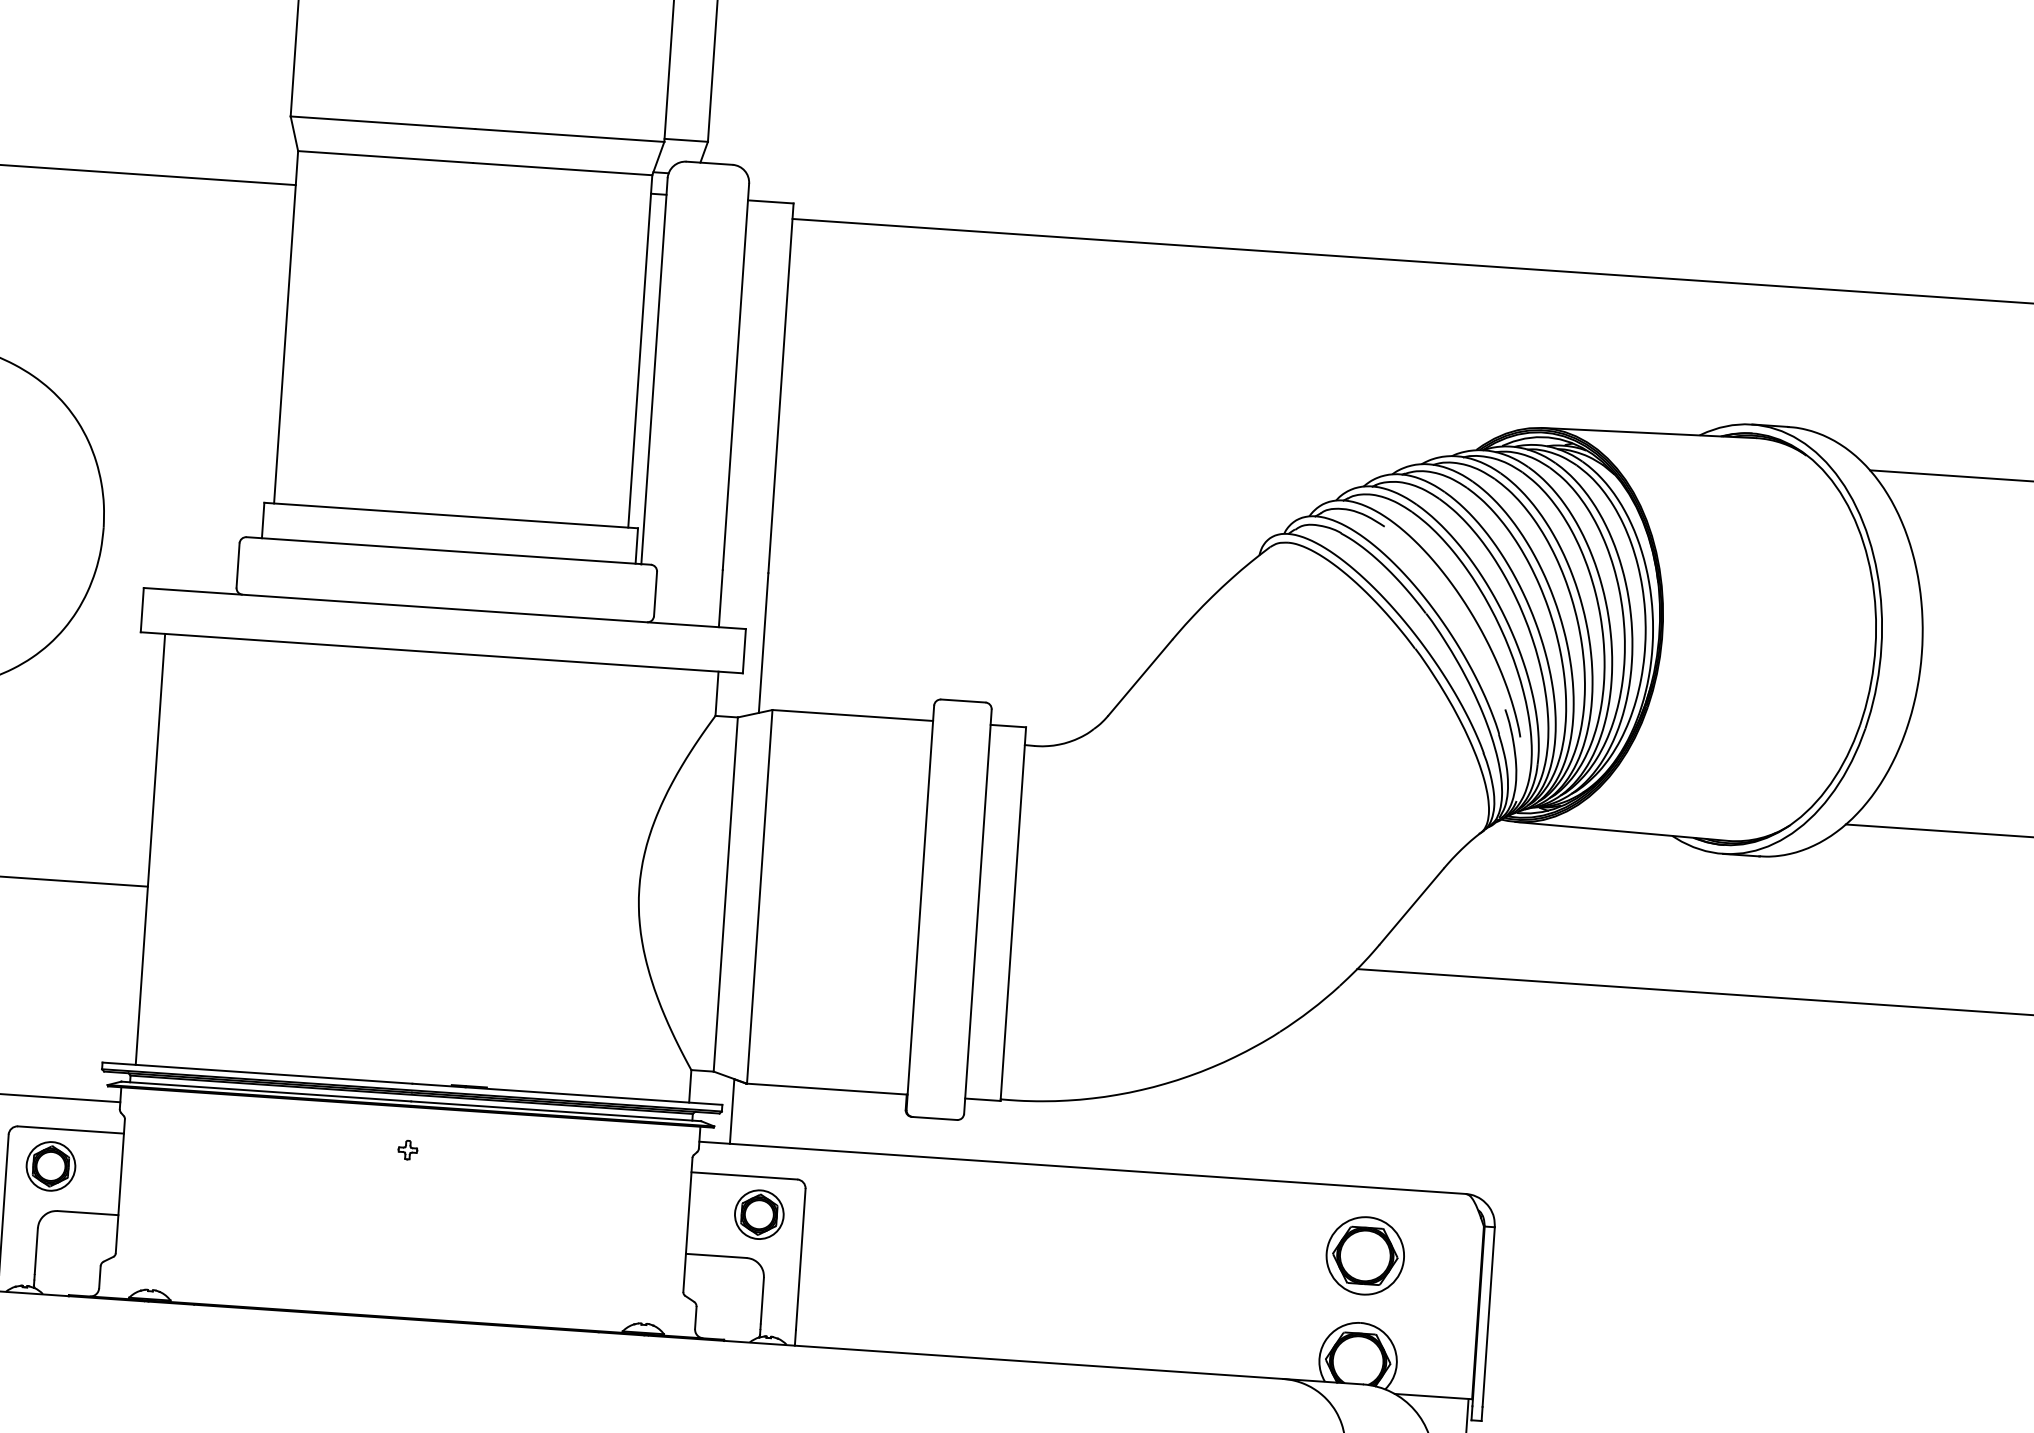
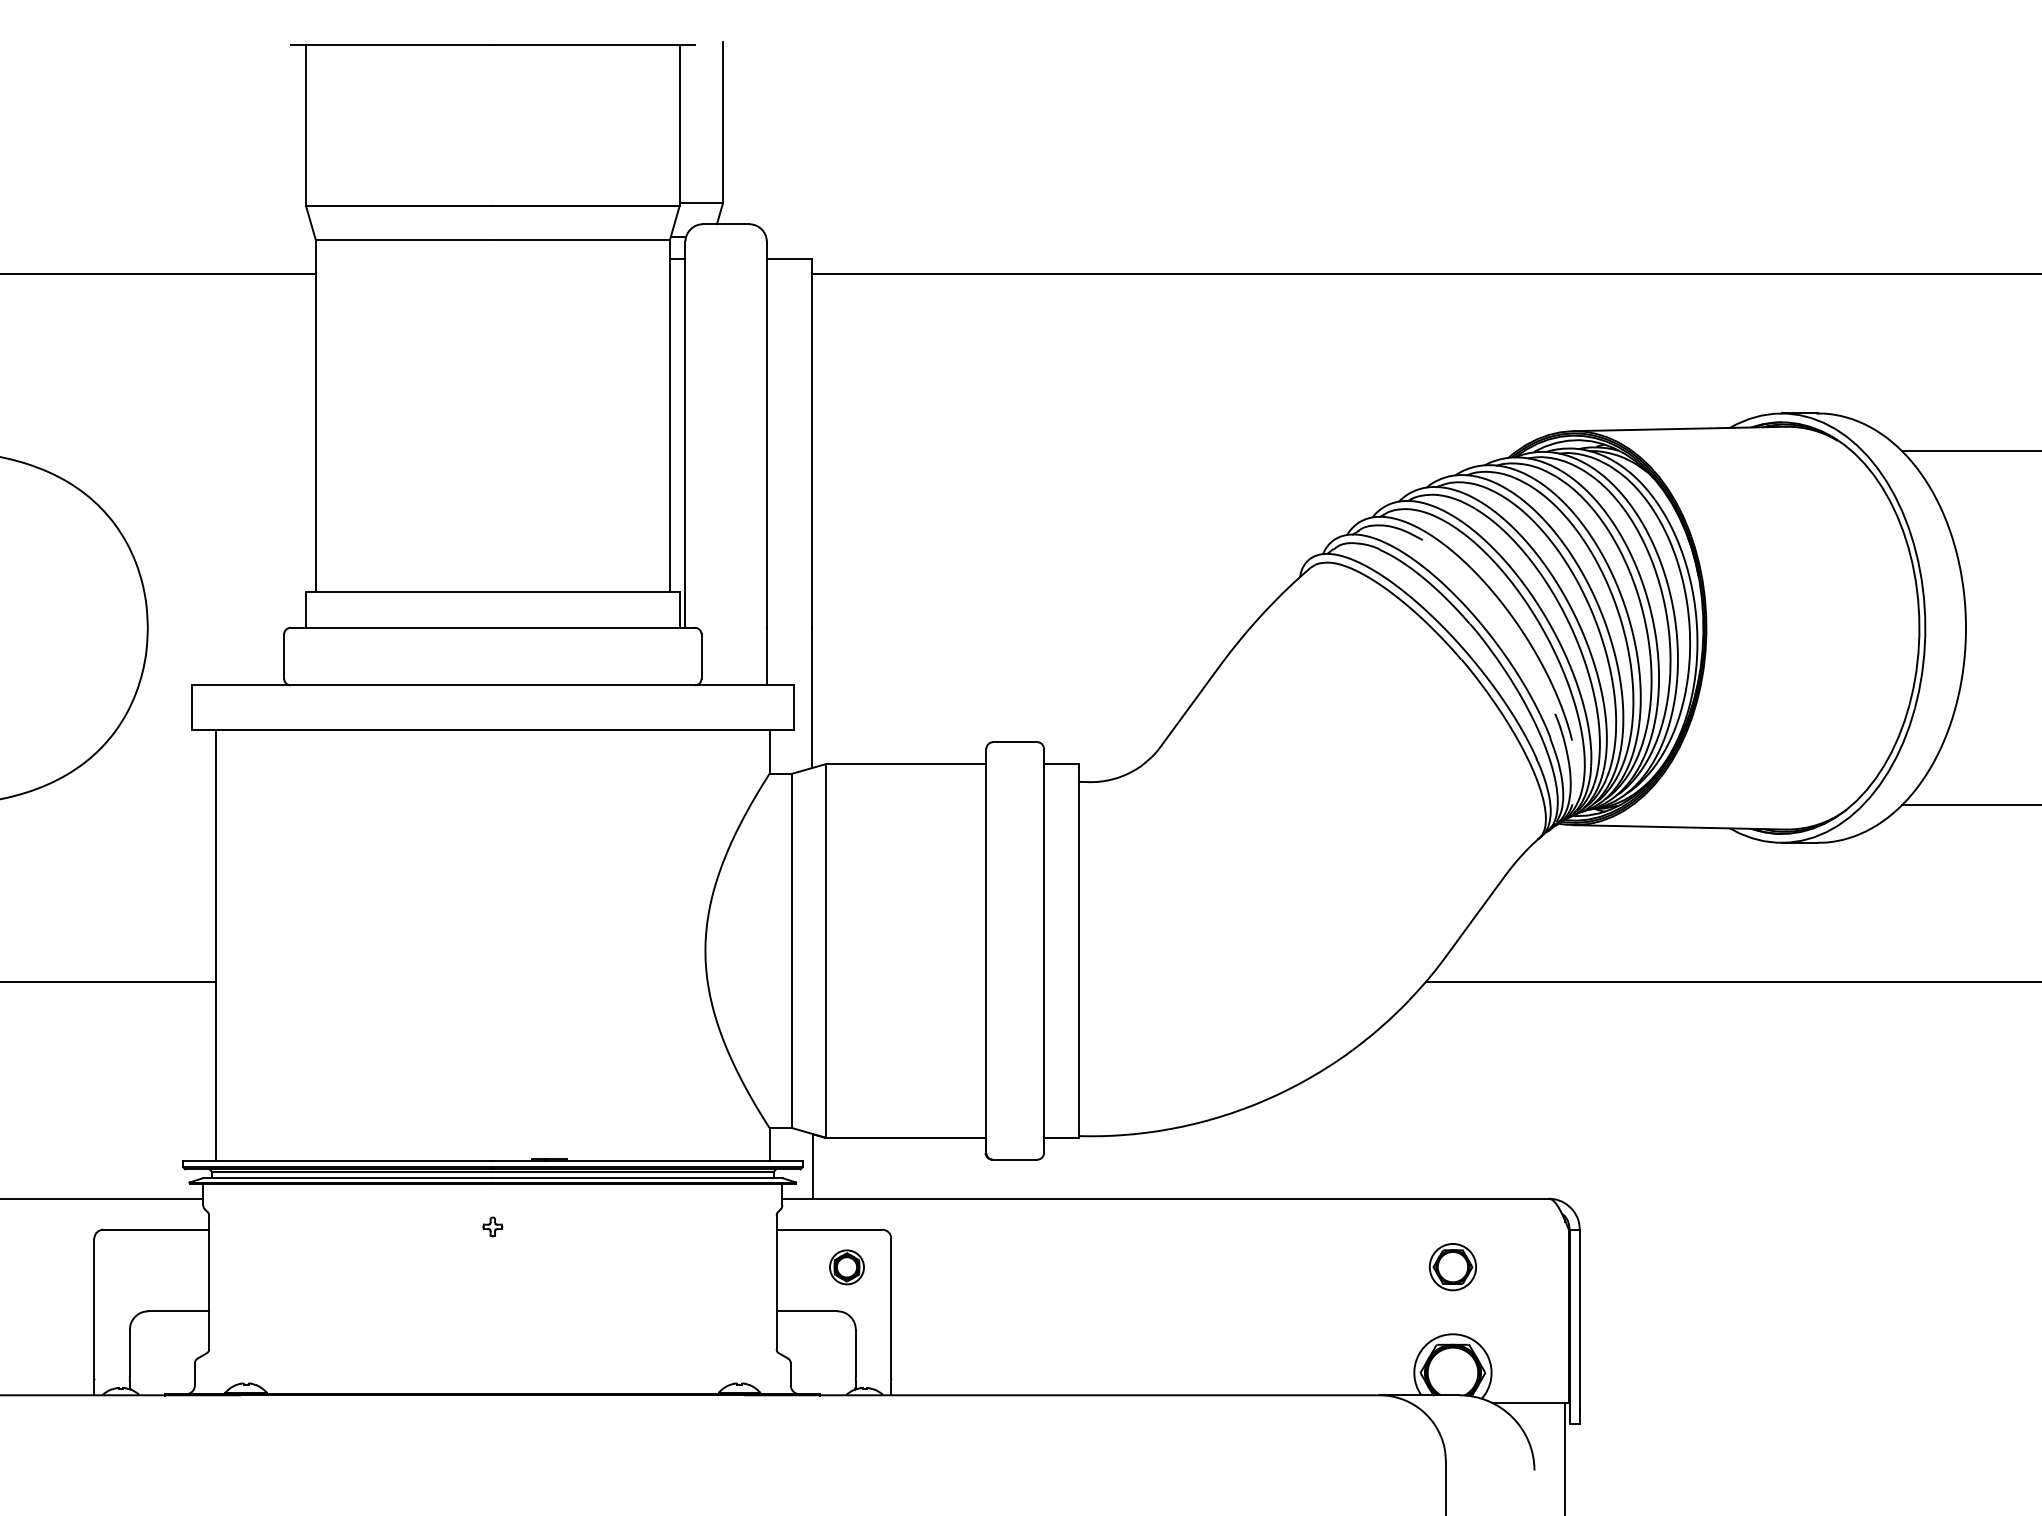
part: (50, 1166) -> (138, 1267), removed
part: (758, 1214) -> (846, 1267), size x0.7
part: (1364, 1255) -> (1452, 1266), size x0.6

